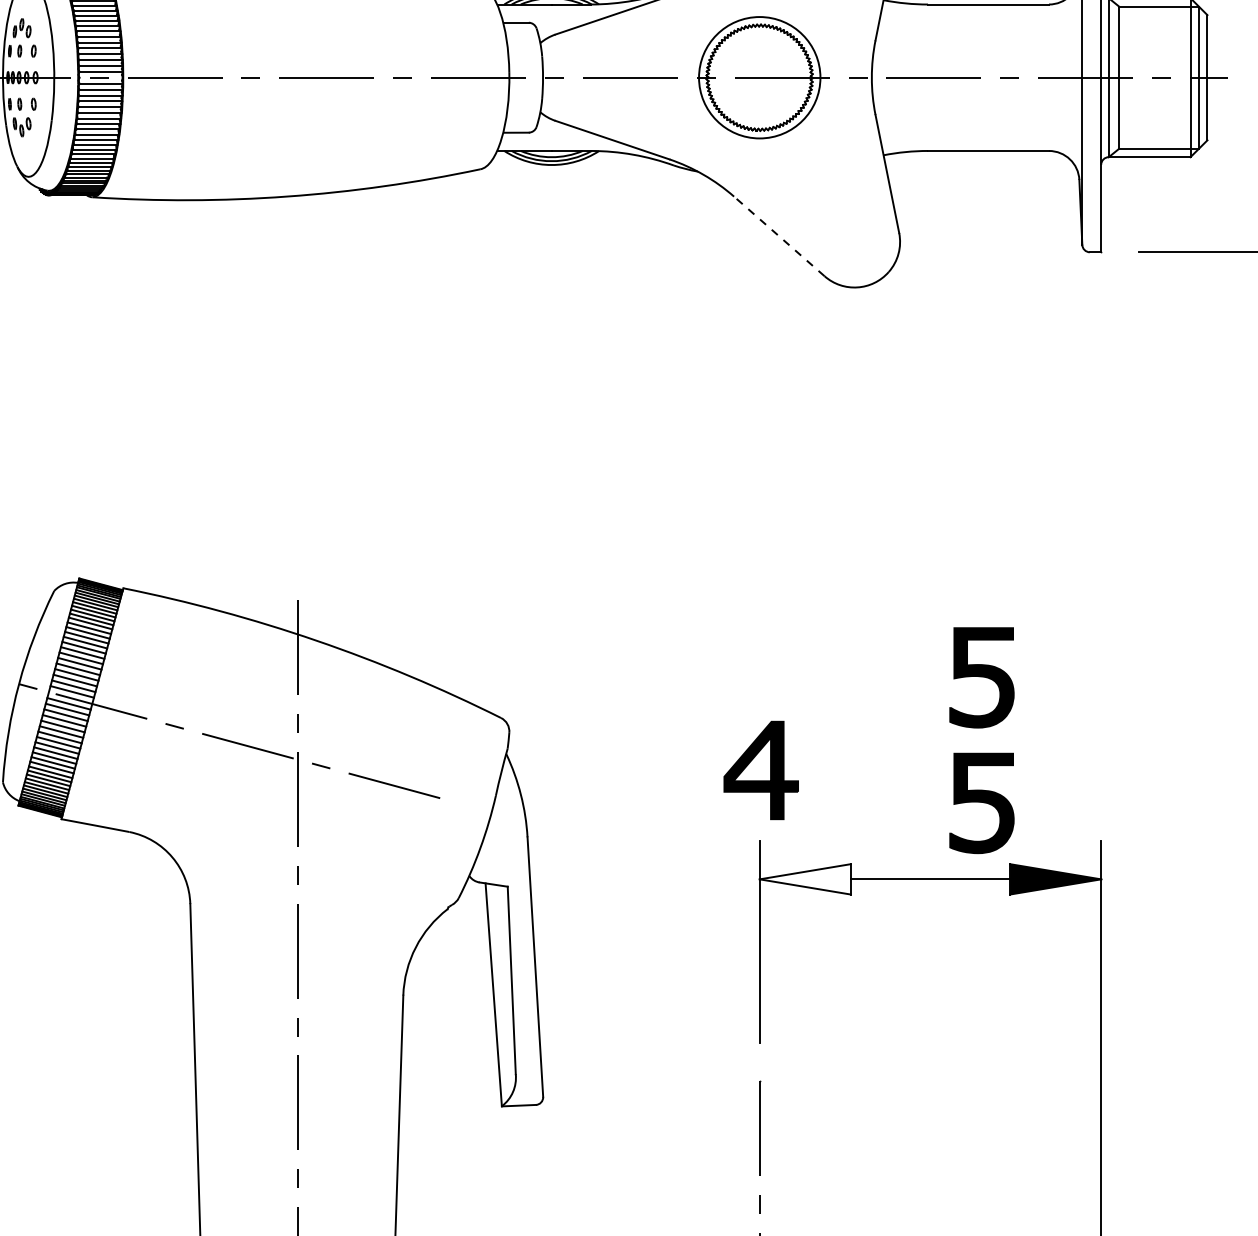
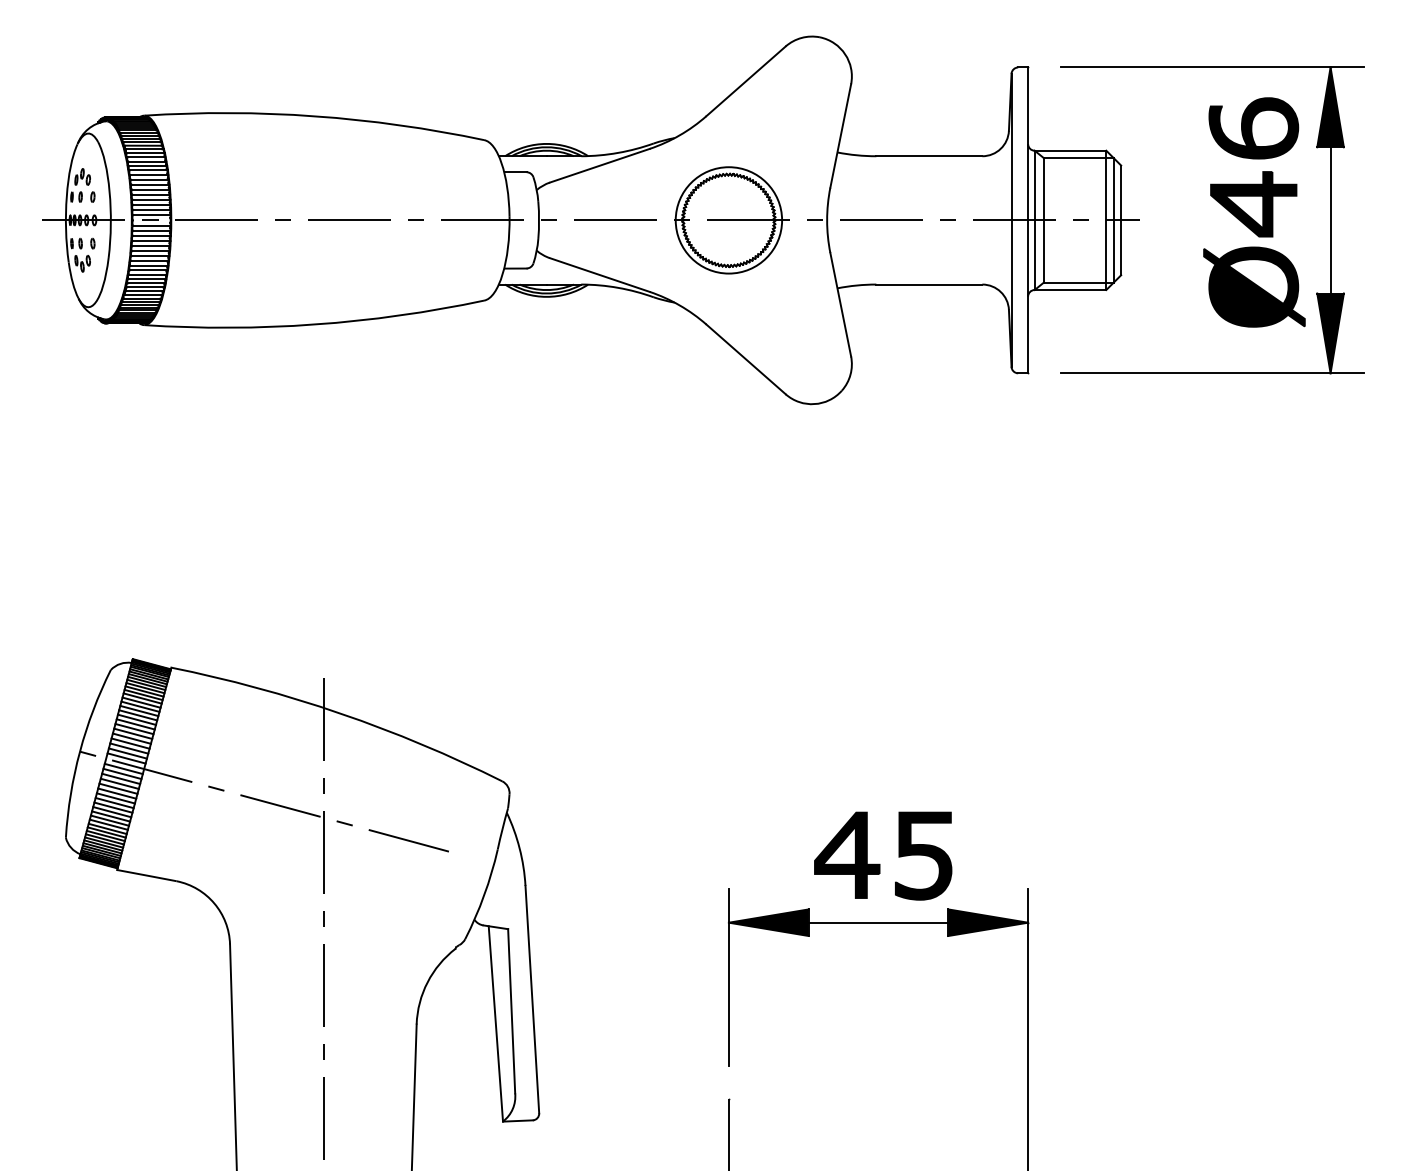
line: (779, 236) -> (746, 359), dashed -> solid
part: (981, 677) -> (923, 745), removed
part: (761, 769) -> (847, 854), moved
fill: (804, 879) -> (768, 922), added

